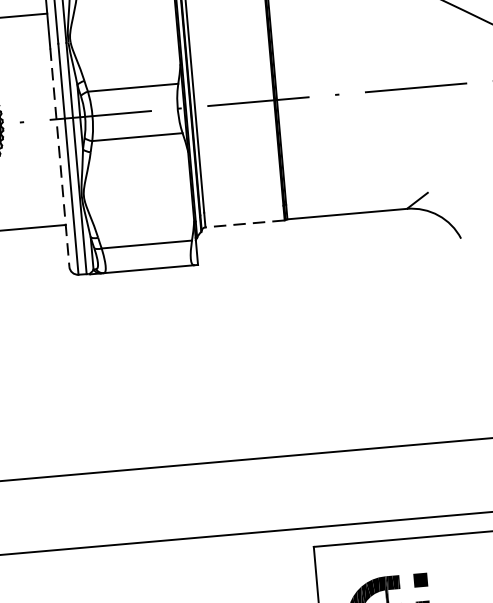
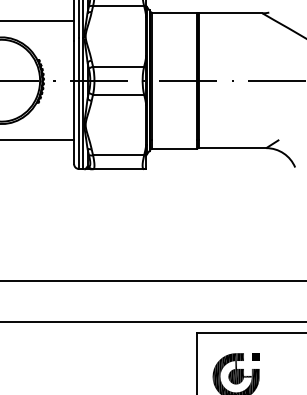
line: (60, 157) -> (74, 102), dashed -> solid
line: (244, 223) -> (174, 148), dashed -> solid

